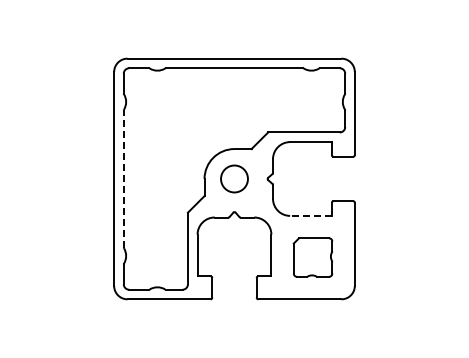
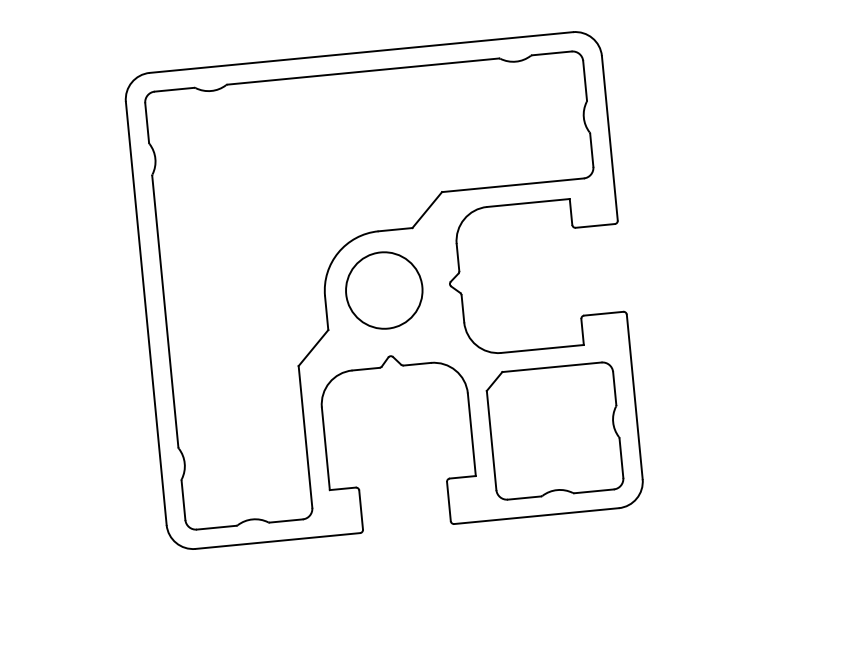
circle: (234, 178) -> (384, 289), size x1.43
line: (123, 179) -> (164, 312), dashed -> solid
line: (310, 215) -> (541, 348), dashed -> solid
part: (312, 257) -> (553, 430), size x1.67

